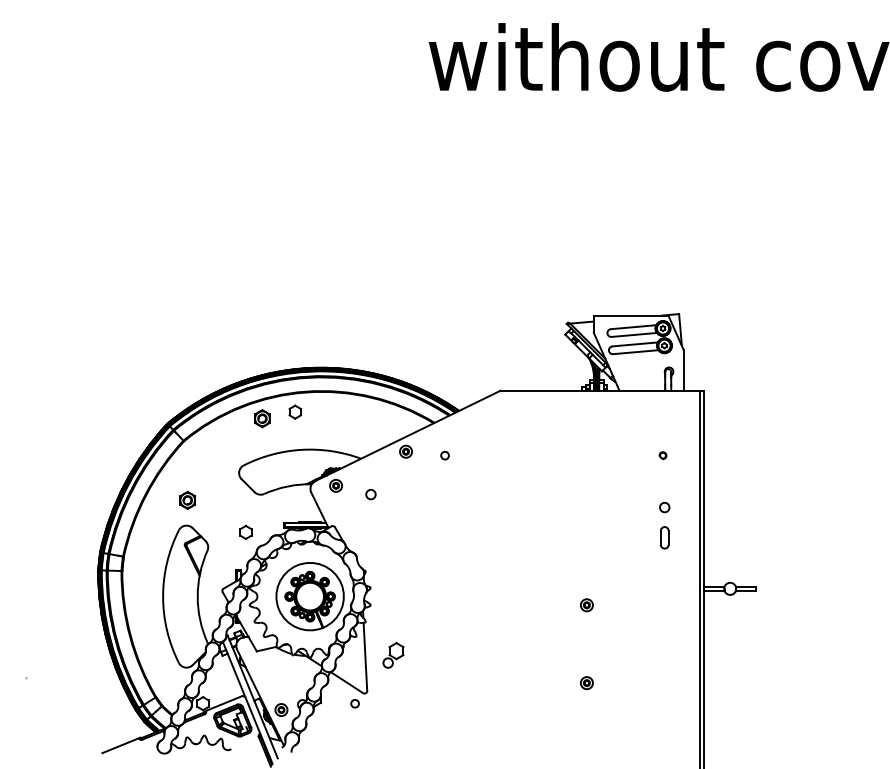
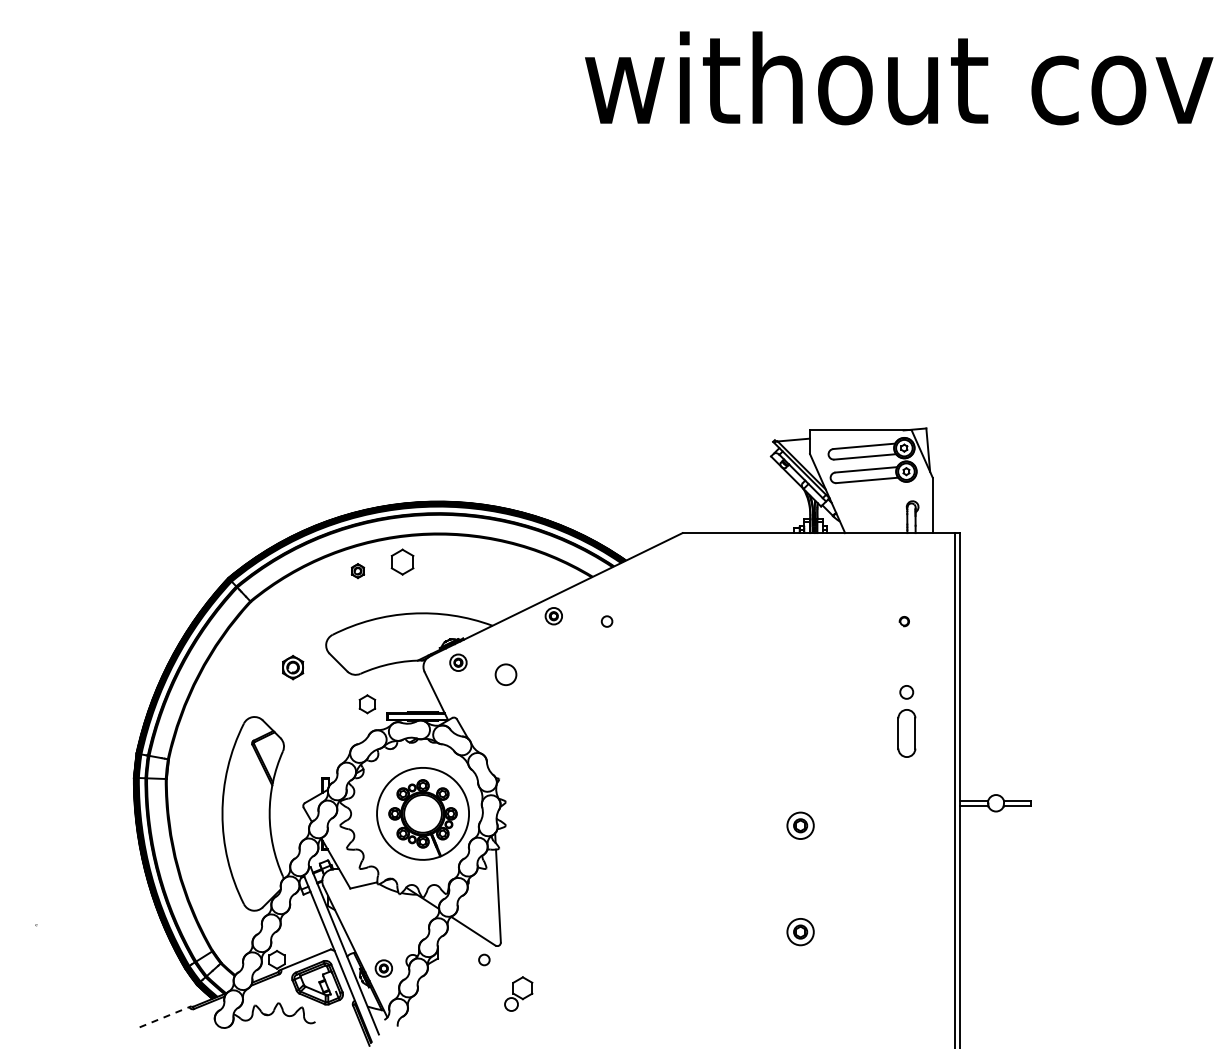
part: (295, 412) -> (402, 562), size x1.4
part: (262, 418) -> (357, 570), size x0.6
circle: (370, 494) -> (505, 674), size x1.6
part: (188, 500) -> (293, 667), moved
part: (245, 532) -> (367, 704), moved
part: (664, 537) -> (906, 733), size x1.6
part: (586, 605) -> (800, 825), size x1.6
part: (393, 655) -> (518, 993), moved
part: (586, 682) -> (800, 931), size x1.6
line: (122, 745) -> (166, 1016), solid -> dashed

